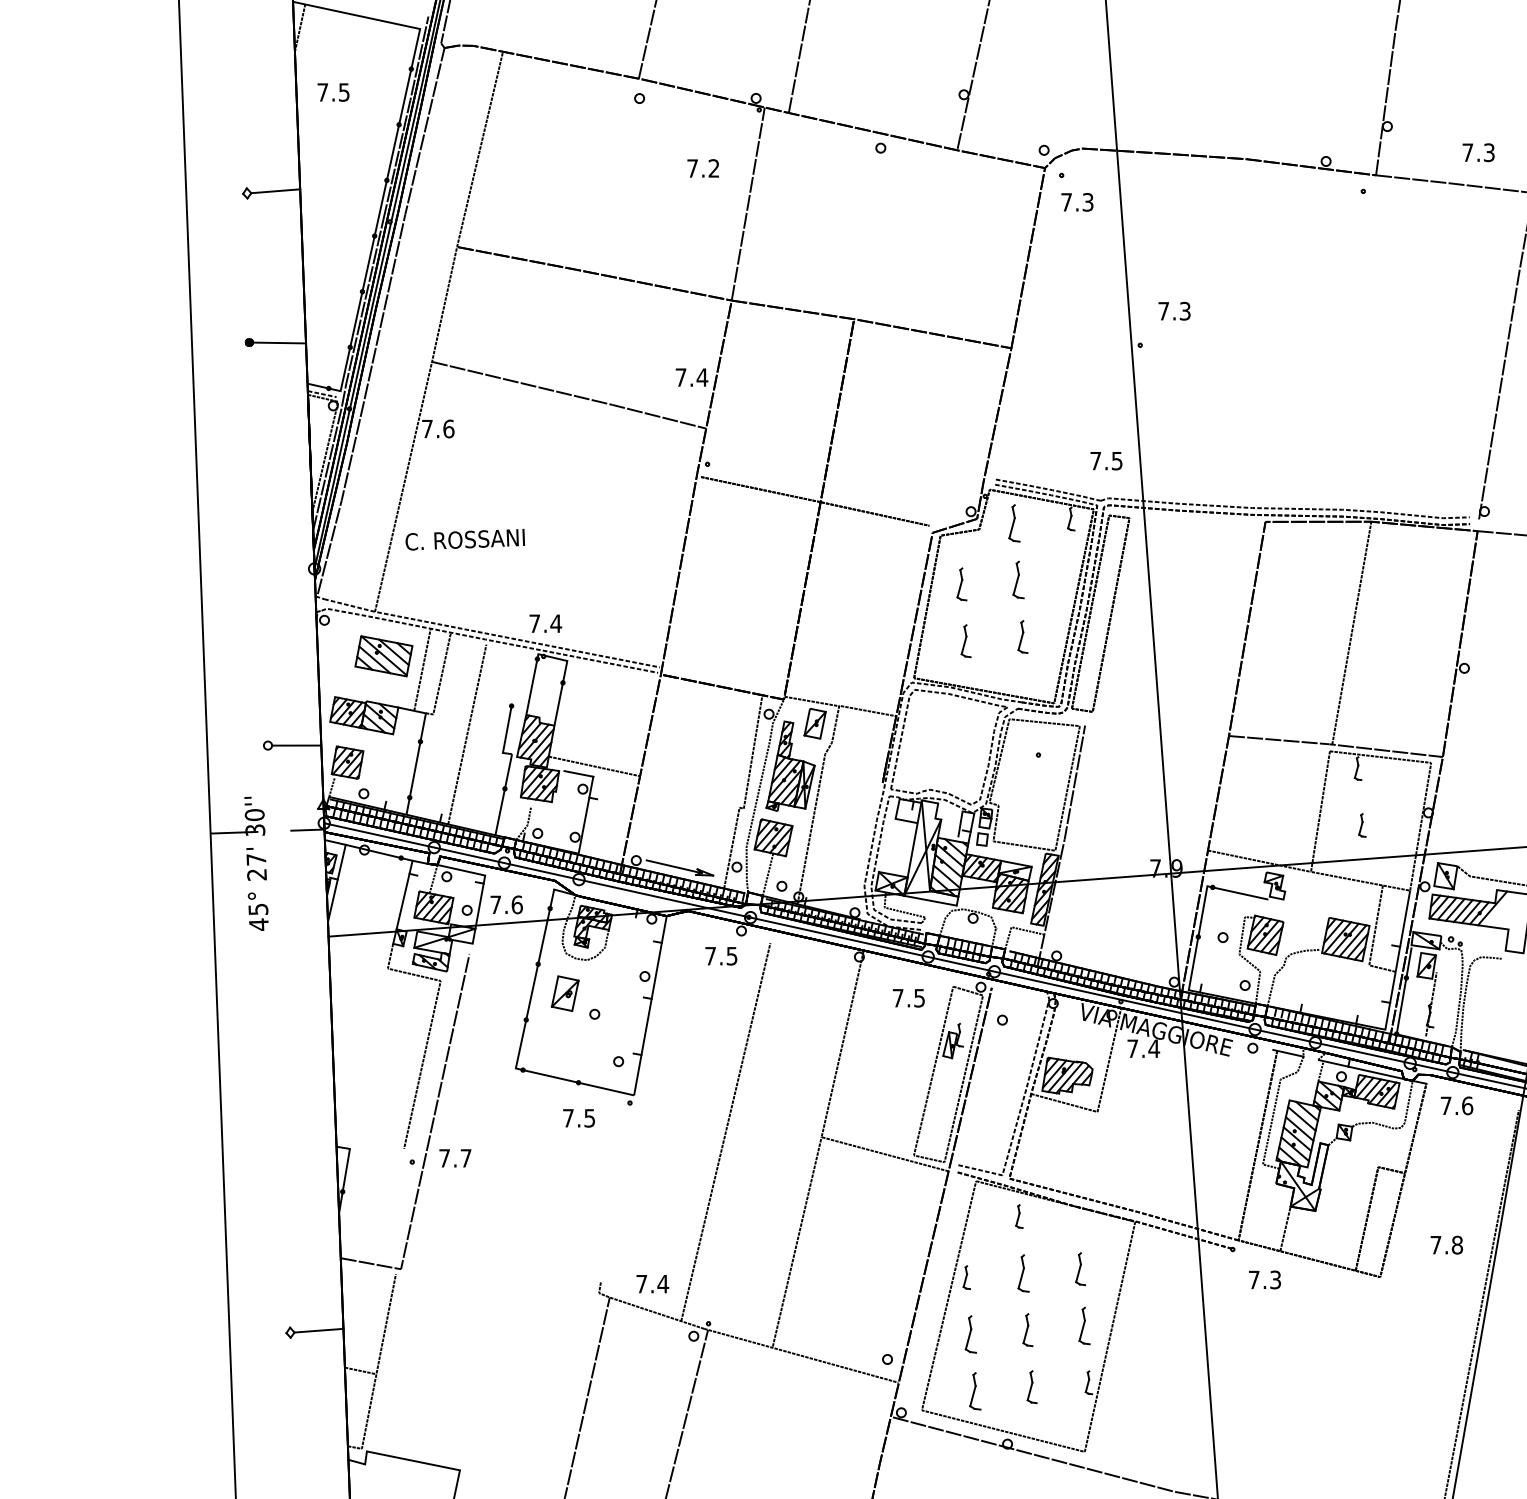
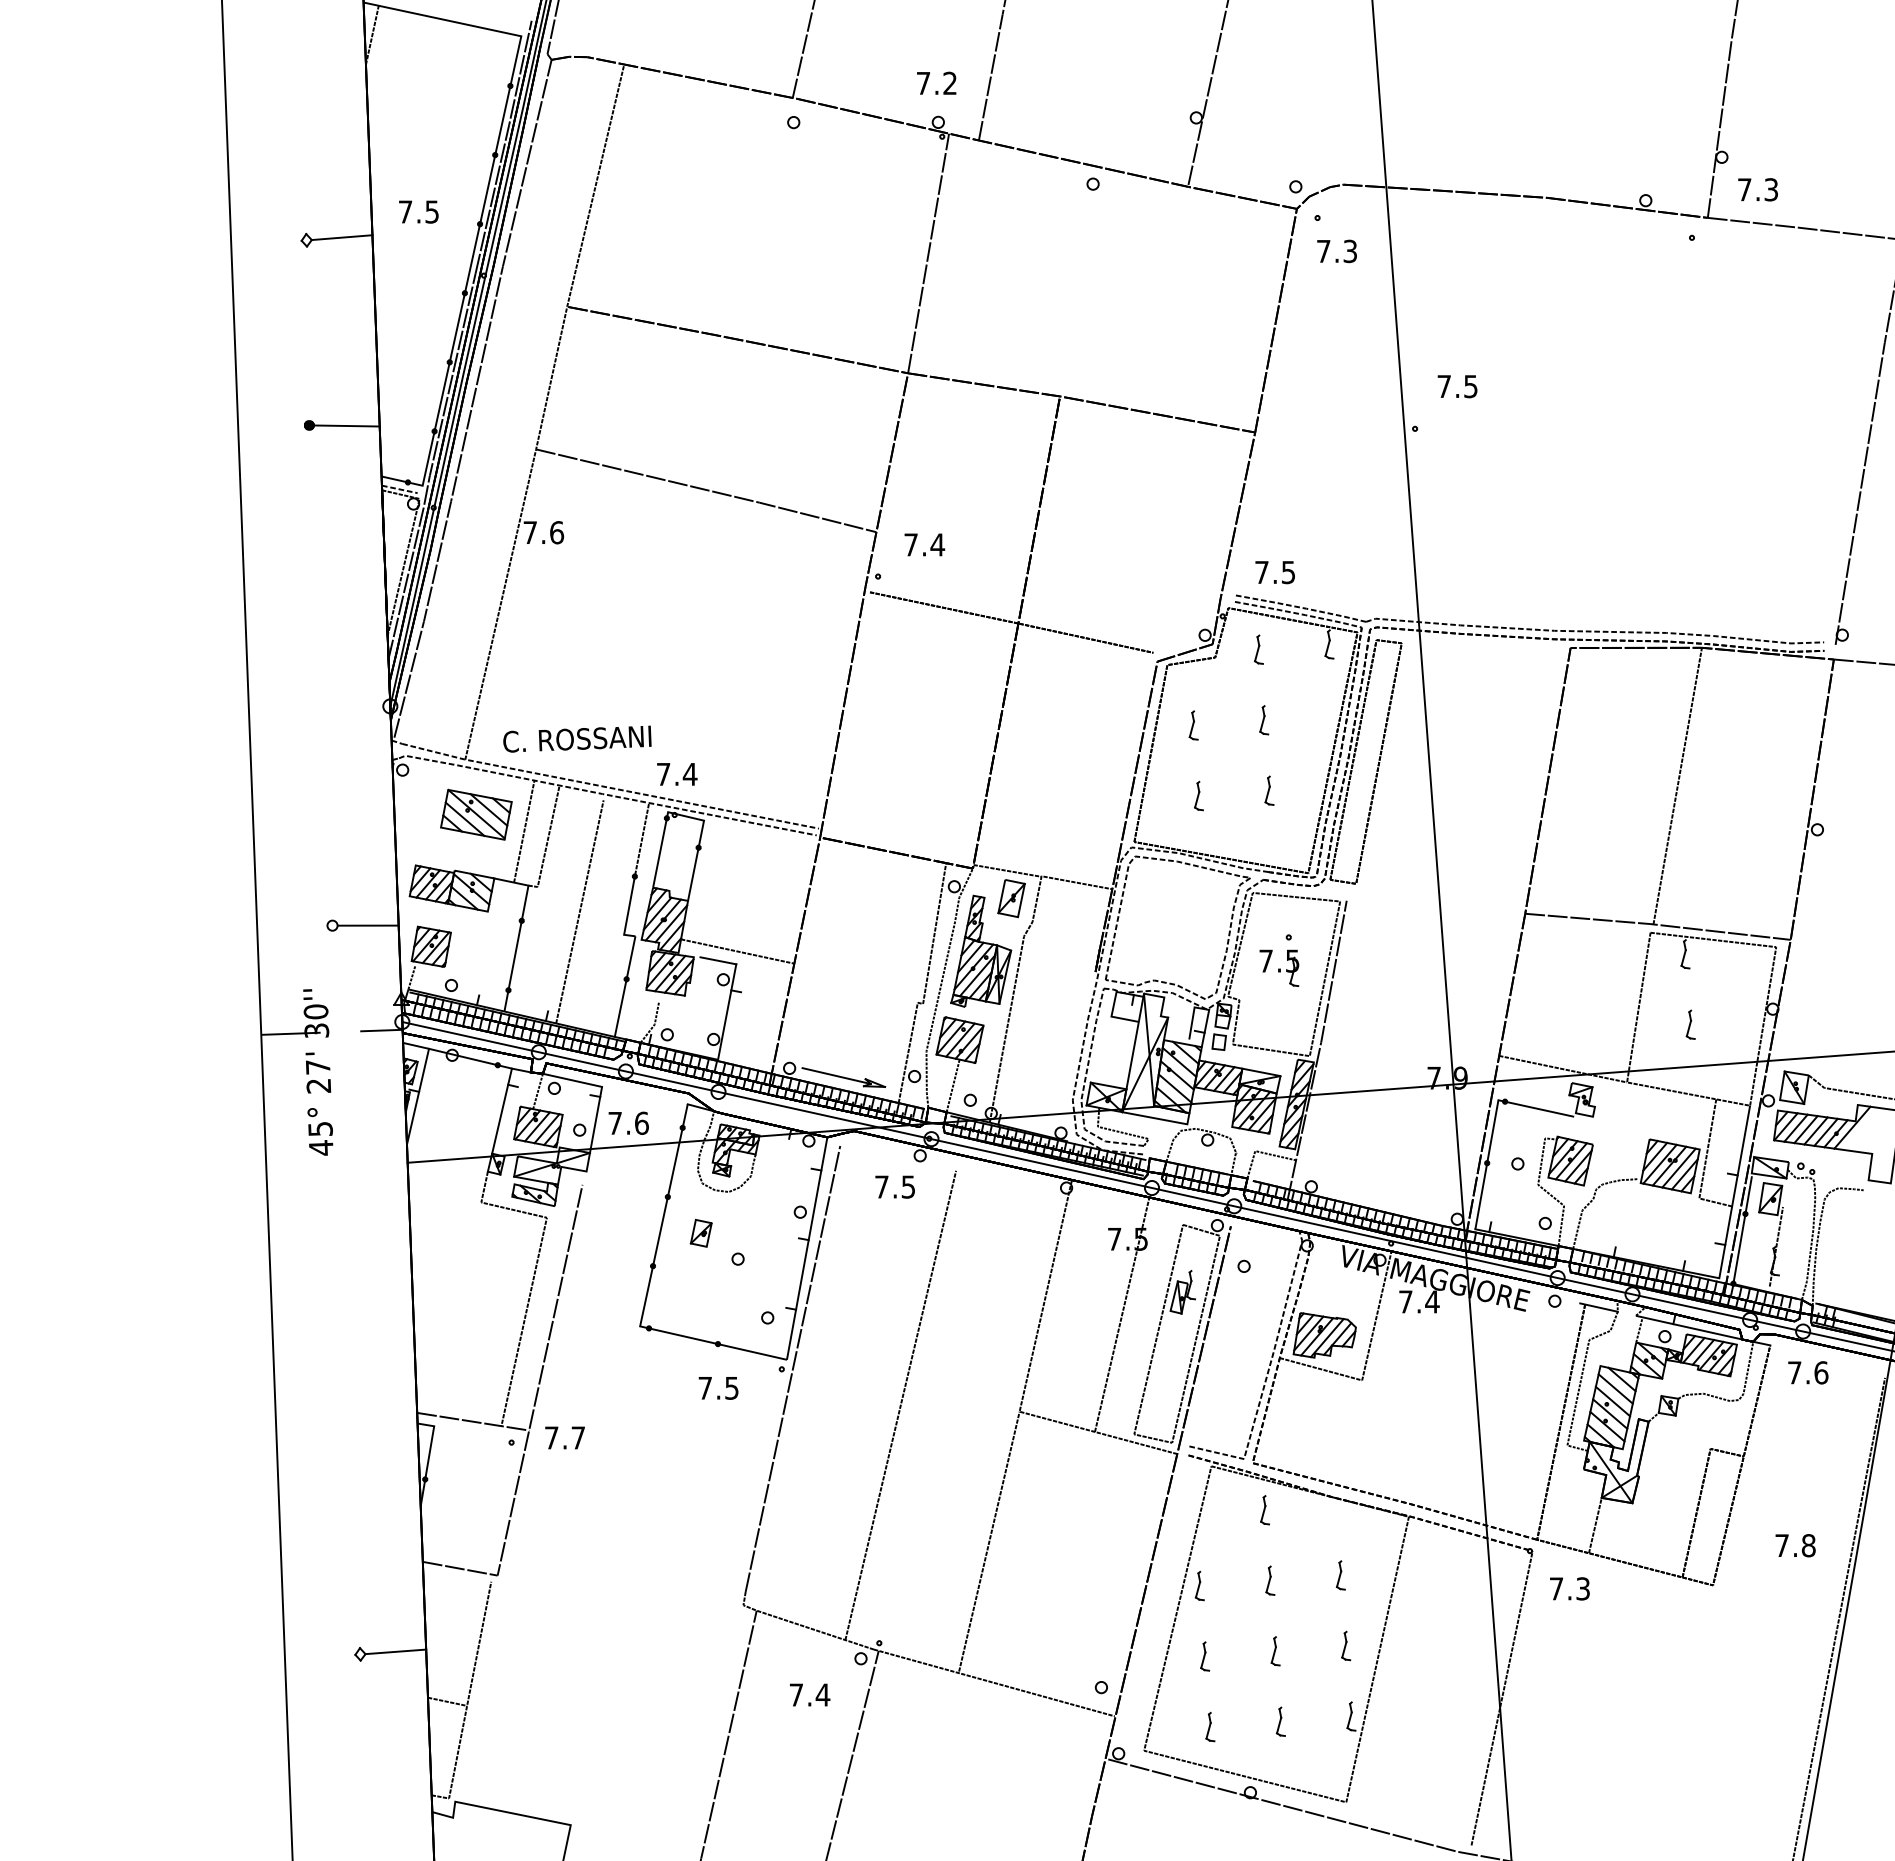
text: (333, 92) -> (418, 211), moved
text: (1478, 152) -> (1757, 189), moved
text: (703, 167) -> (936, 82), moved
text: (1184, 310) -> (1470, 385), 7.3 -> 7.5
text: (691, 377) -> (924, 544), moved
text: (1105, 461) -> (1274, 572), moved
part: (1014, 523) -> (1258, 649), size x0.62
text: (465, 539) -> (577, 738), moved
part: (1018, 580) -> (1264, 720), size x0.62
part: (961, 584) -> (1193, 725), size x0.71
part: (1022, 636) -> (1269, 790), size x0.71
part: (965, 640) -> (1198, 795), size x0.71
line: (517, 675) -> (642, 838), added
part: (1030, 779) -> (1279, 967), added
part: (564, 992) -> (700, 1232), size x0.62
line: (904, 1058) -> (1122, 1314), added
line: (638, 1102) -> (792, 1368), added
line: (381, 1145) -> (473, 1421), added
part: (1080, 1269) -> (1340, 1575), size x0.71
part: (1023, 1273) -> (1270, 1580), size x0.62
text: (653, 1283) -> (810, 1694), moved
part: (1084, 1325) -> (1346, 1645), size x0.62
part: (1027, 1330) -> (1275, 1651), size x0.71
part: (971, 1334) -> (1205, 1656), size x0.62
line: (1209, 1368) -> (1501, 1698), added
part: (1031, 1386) -> (1280, 1721), size x0.71
part: (975, 1390) -> (1210, 1726), size x0.62

